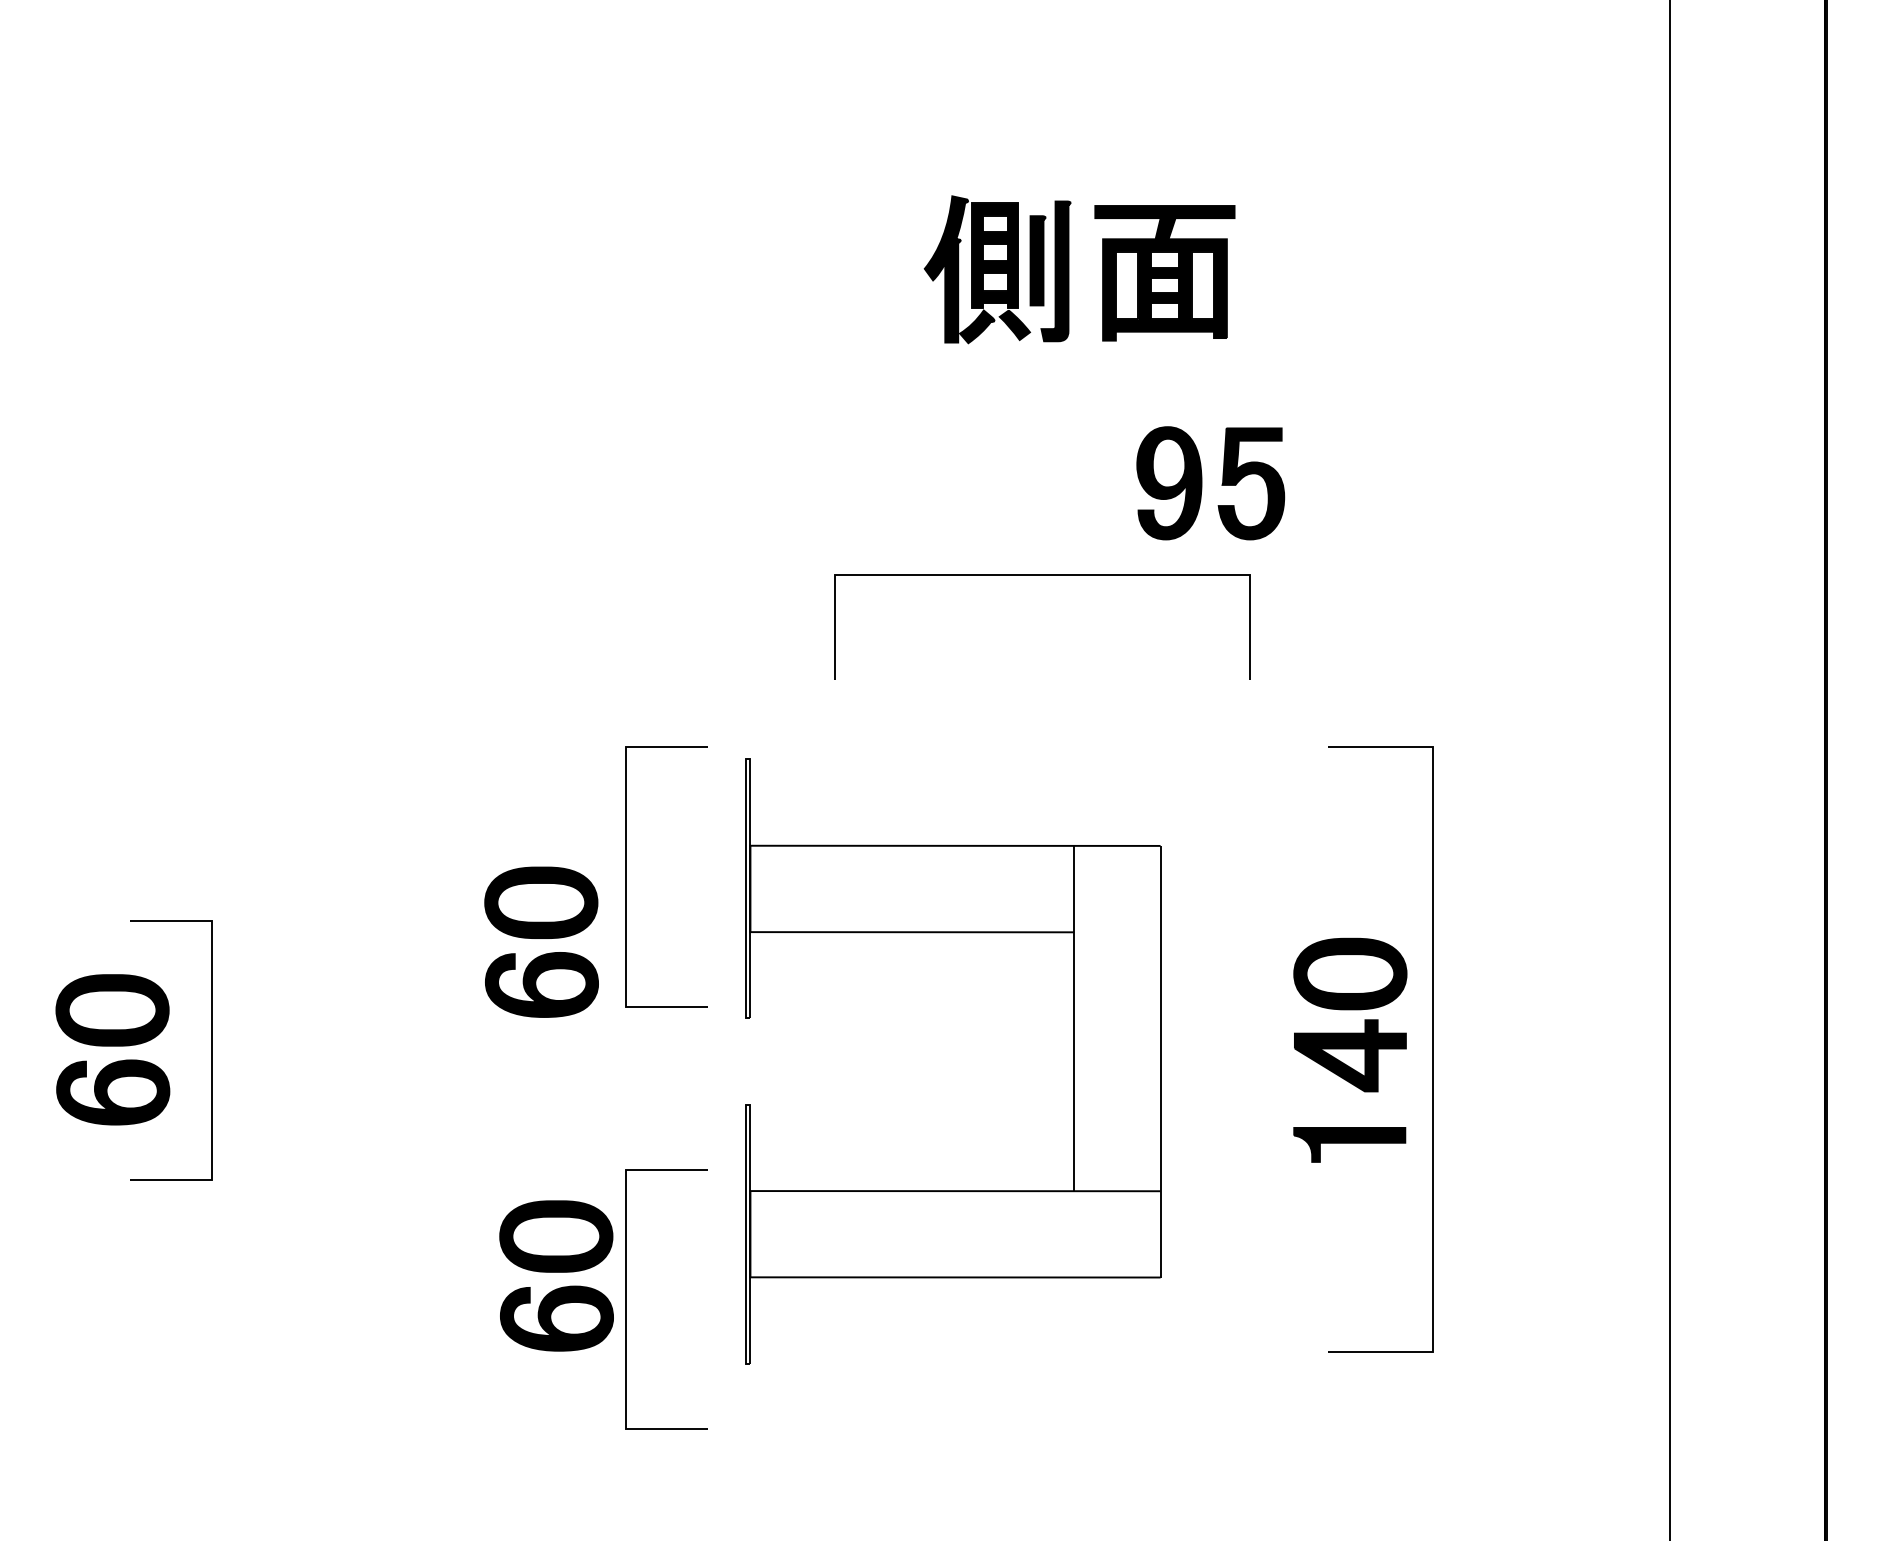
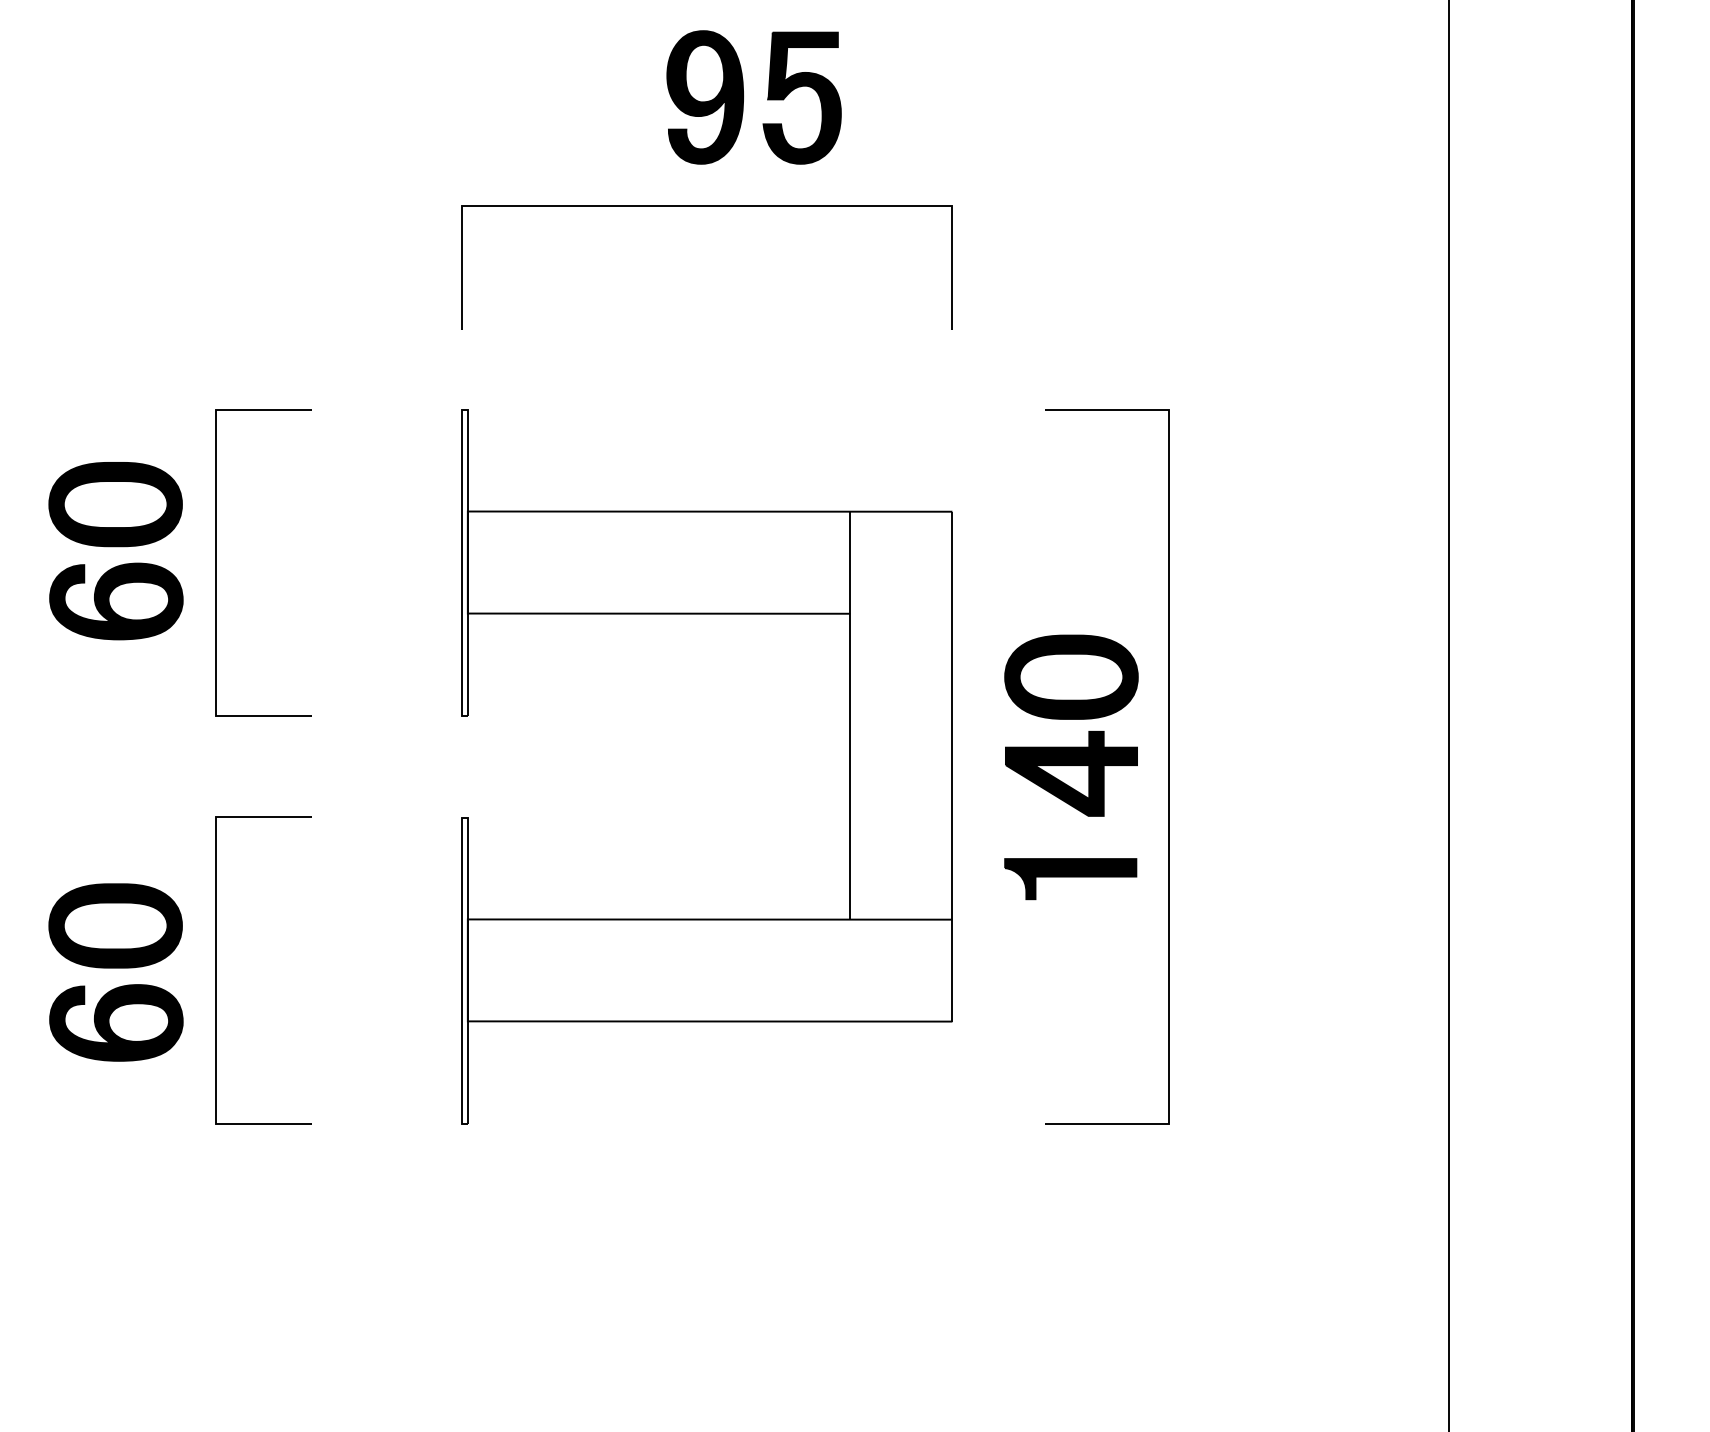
part: (1202, 483) -> (744, 97), moved
part: (541, 941) -> (115, 550), moved
part: (1073, 1061) -> (849, 766), moved
part: (556, 1275) -> (115, 971), moved
part: (626, 1299) -> (216, 970), moved

